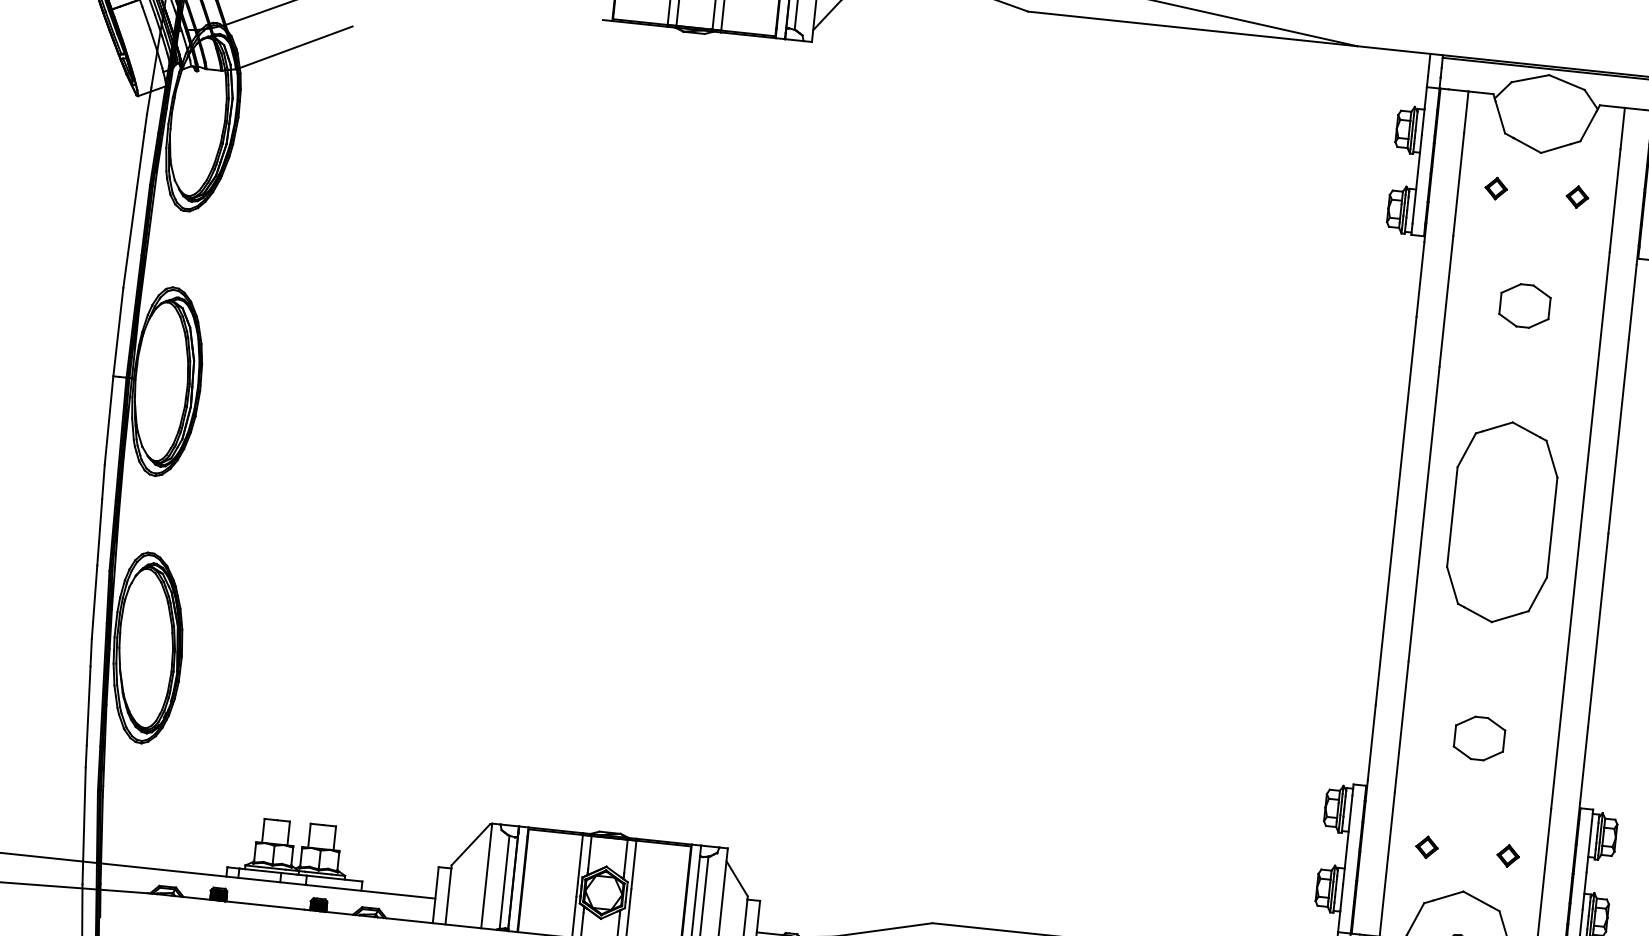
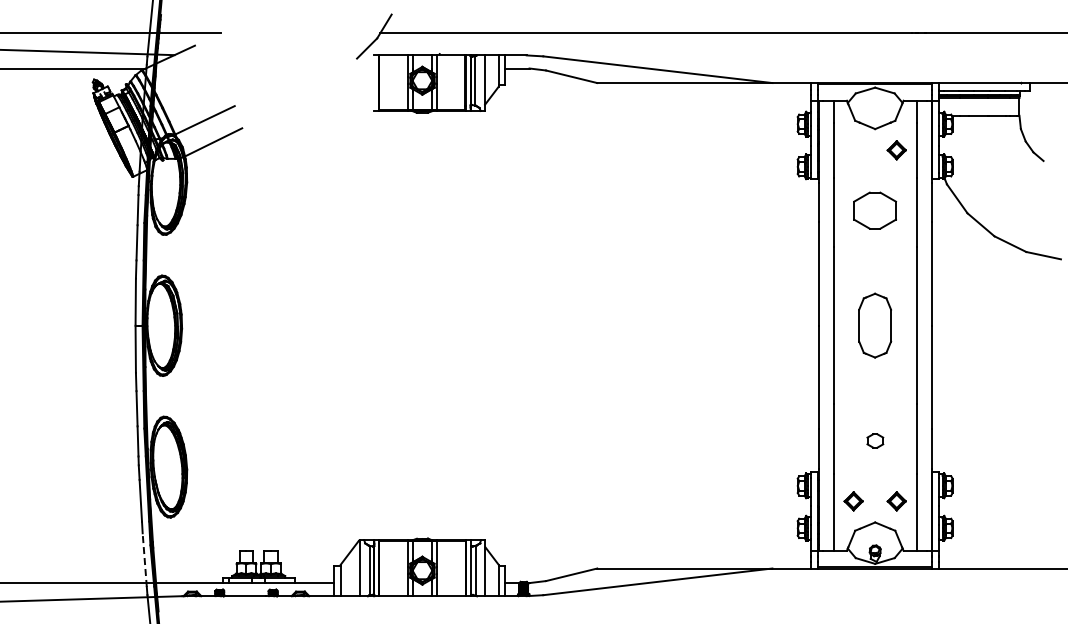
part: (1496, 188) -> (853, 150), removed
part: (1576, 197) -> (896, 150), size x1.6
part: (1525, 305) -> (875, 210), size x1.6
part: (1500, 521) -> (874, 325), size x0.6
part: (1480, 737) -> (875, 440), size x0.6
line: (83, 818) -> (144, 560), solid -> dashed
part: (1426, 846) -> (853, 500), size x1.6
part: (1507, 854) -> (896, 500), size x1.6

